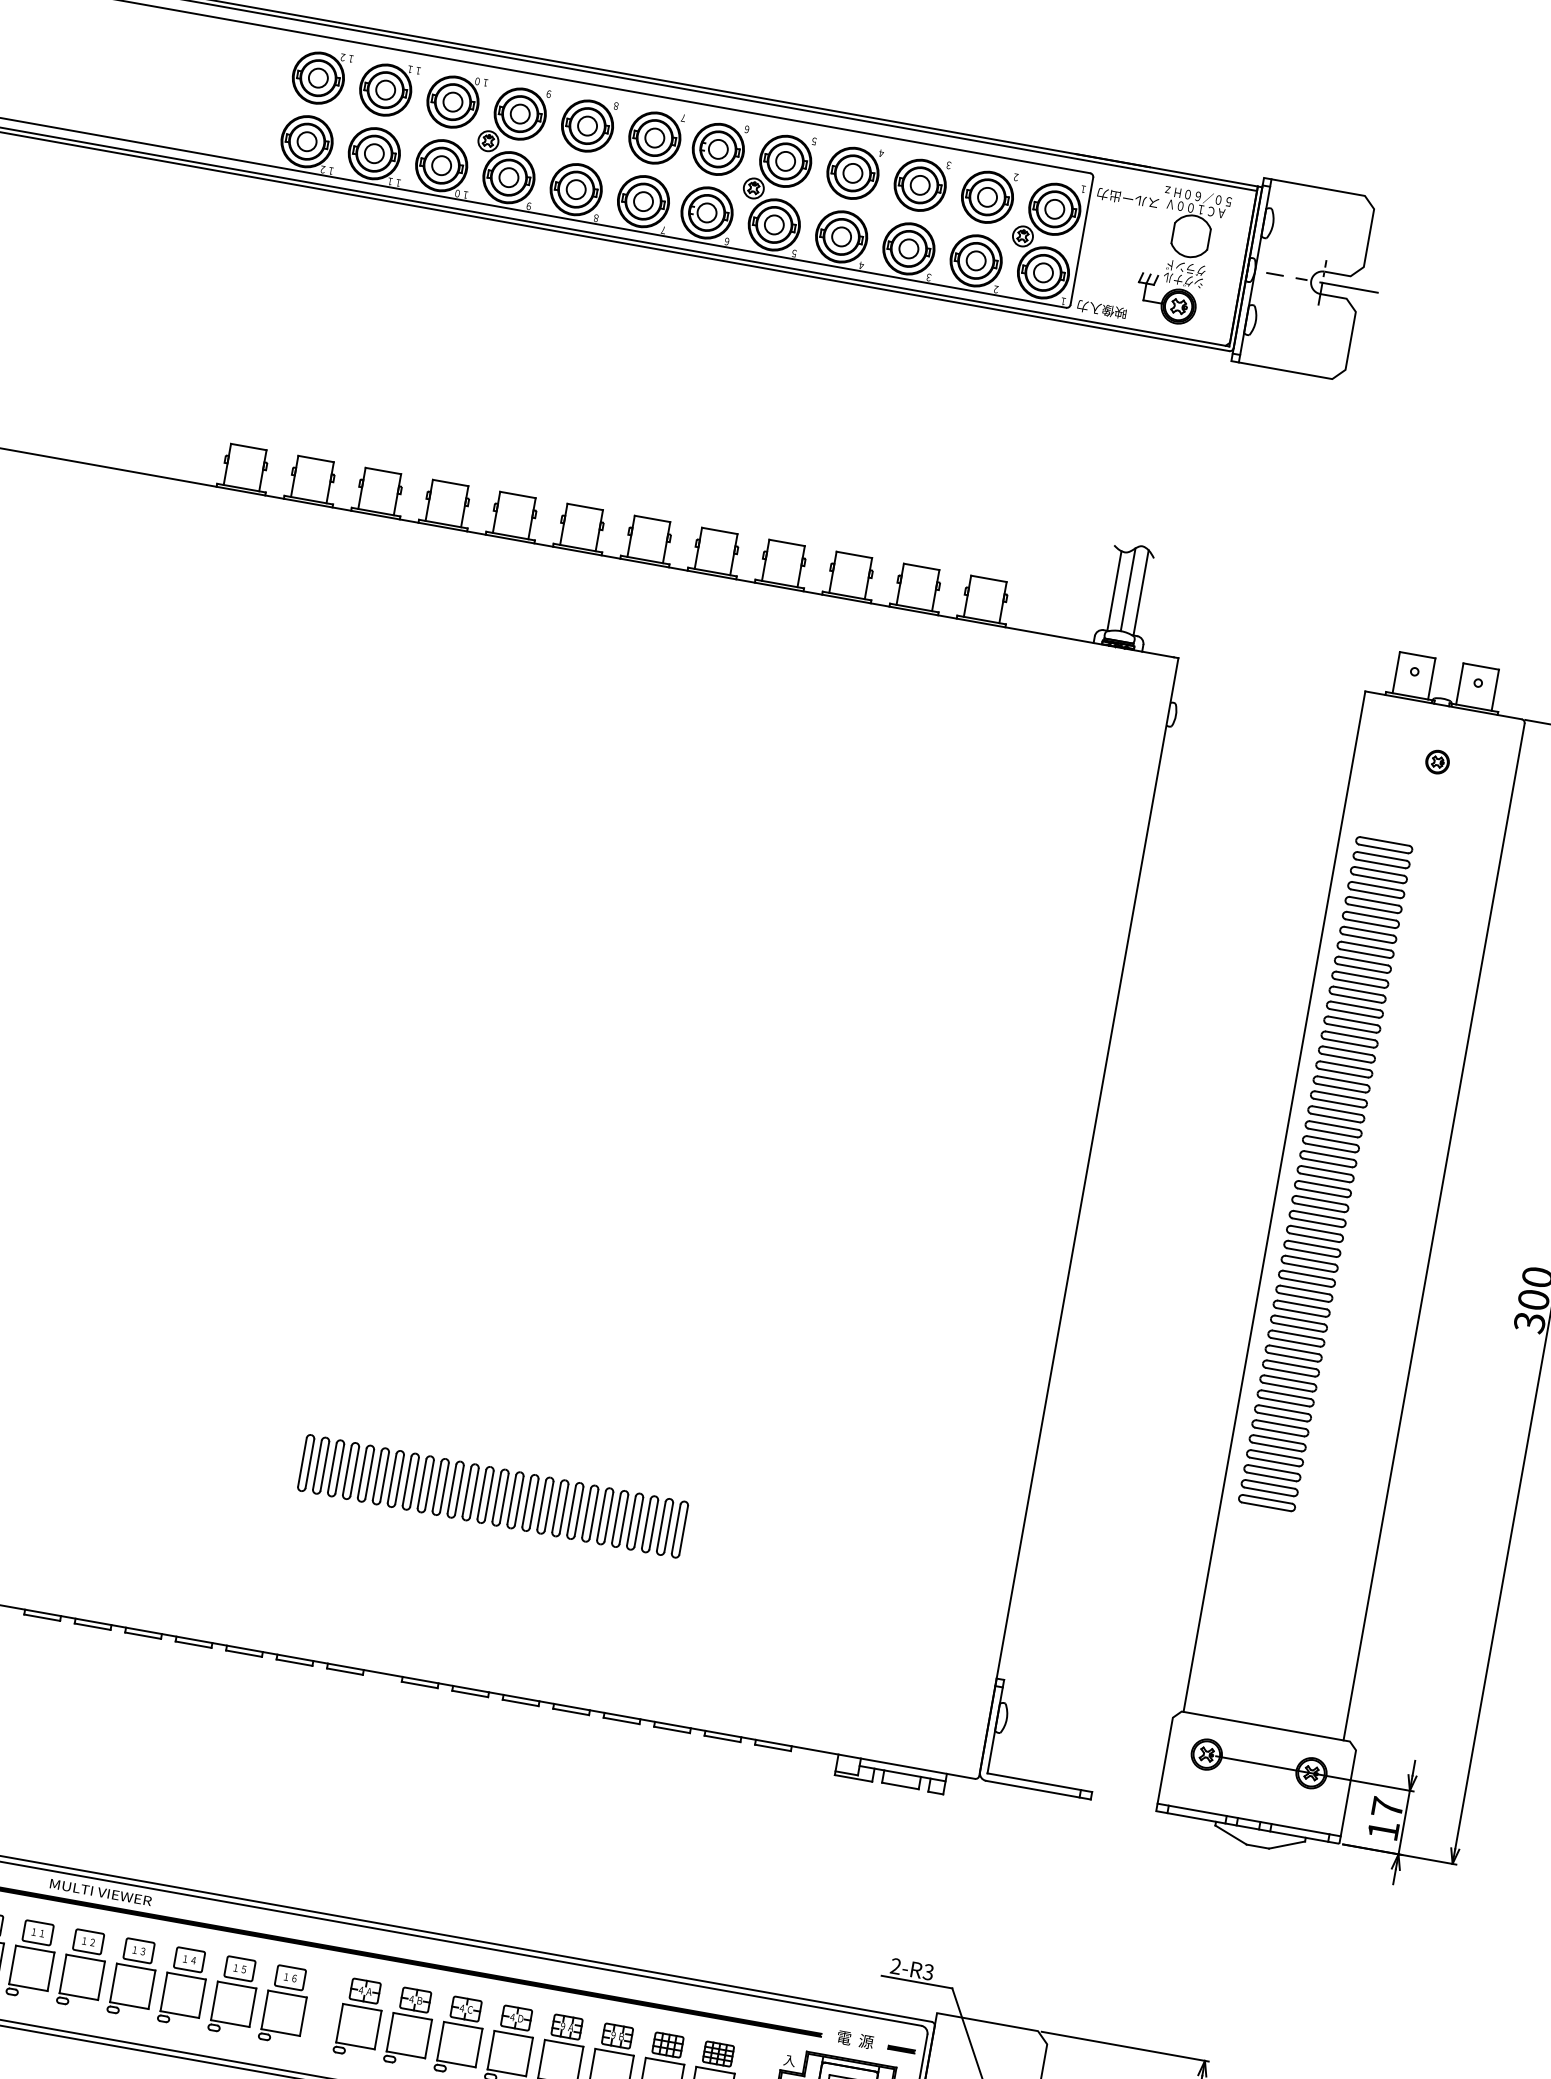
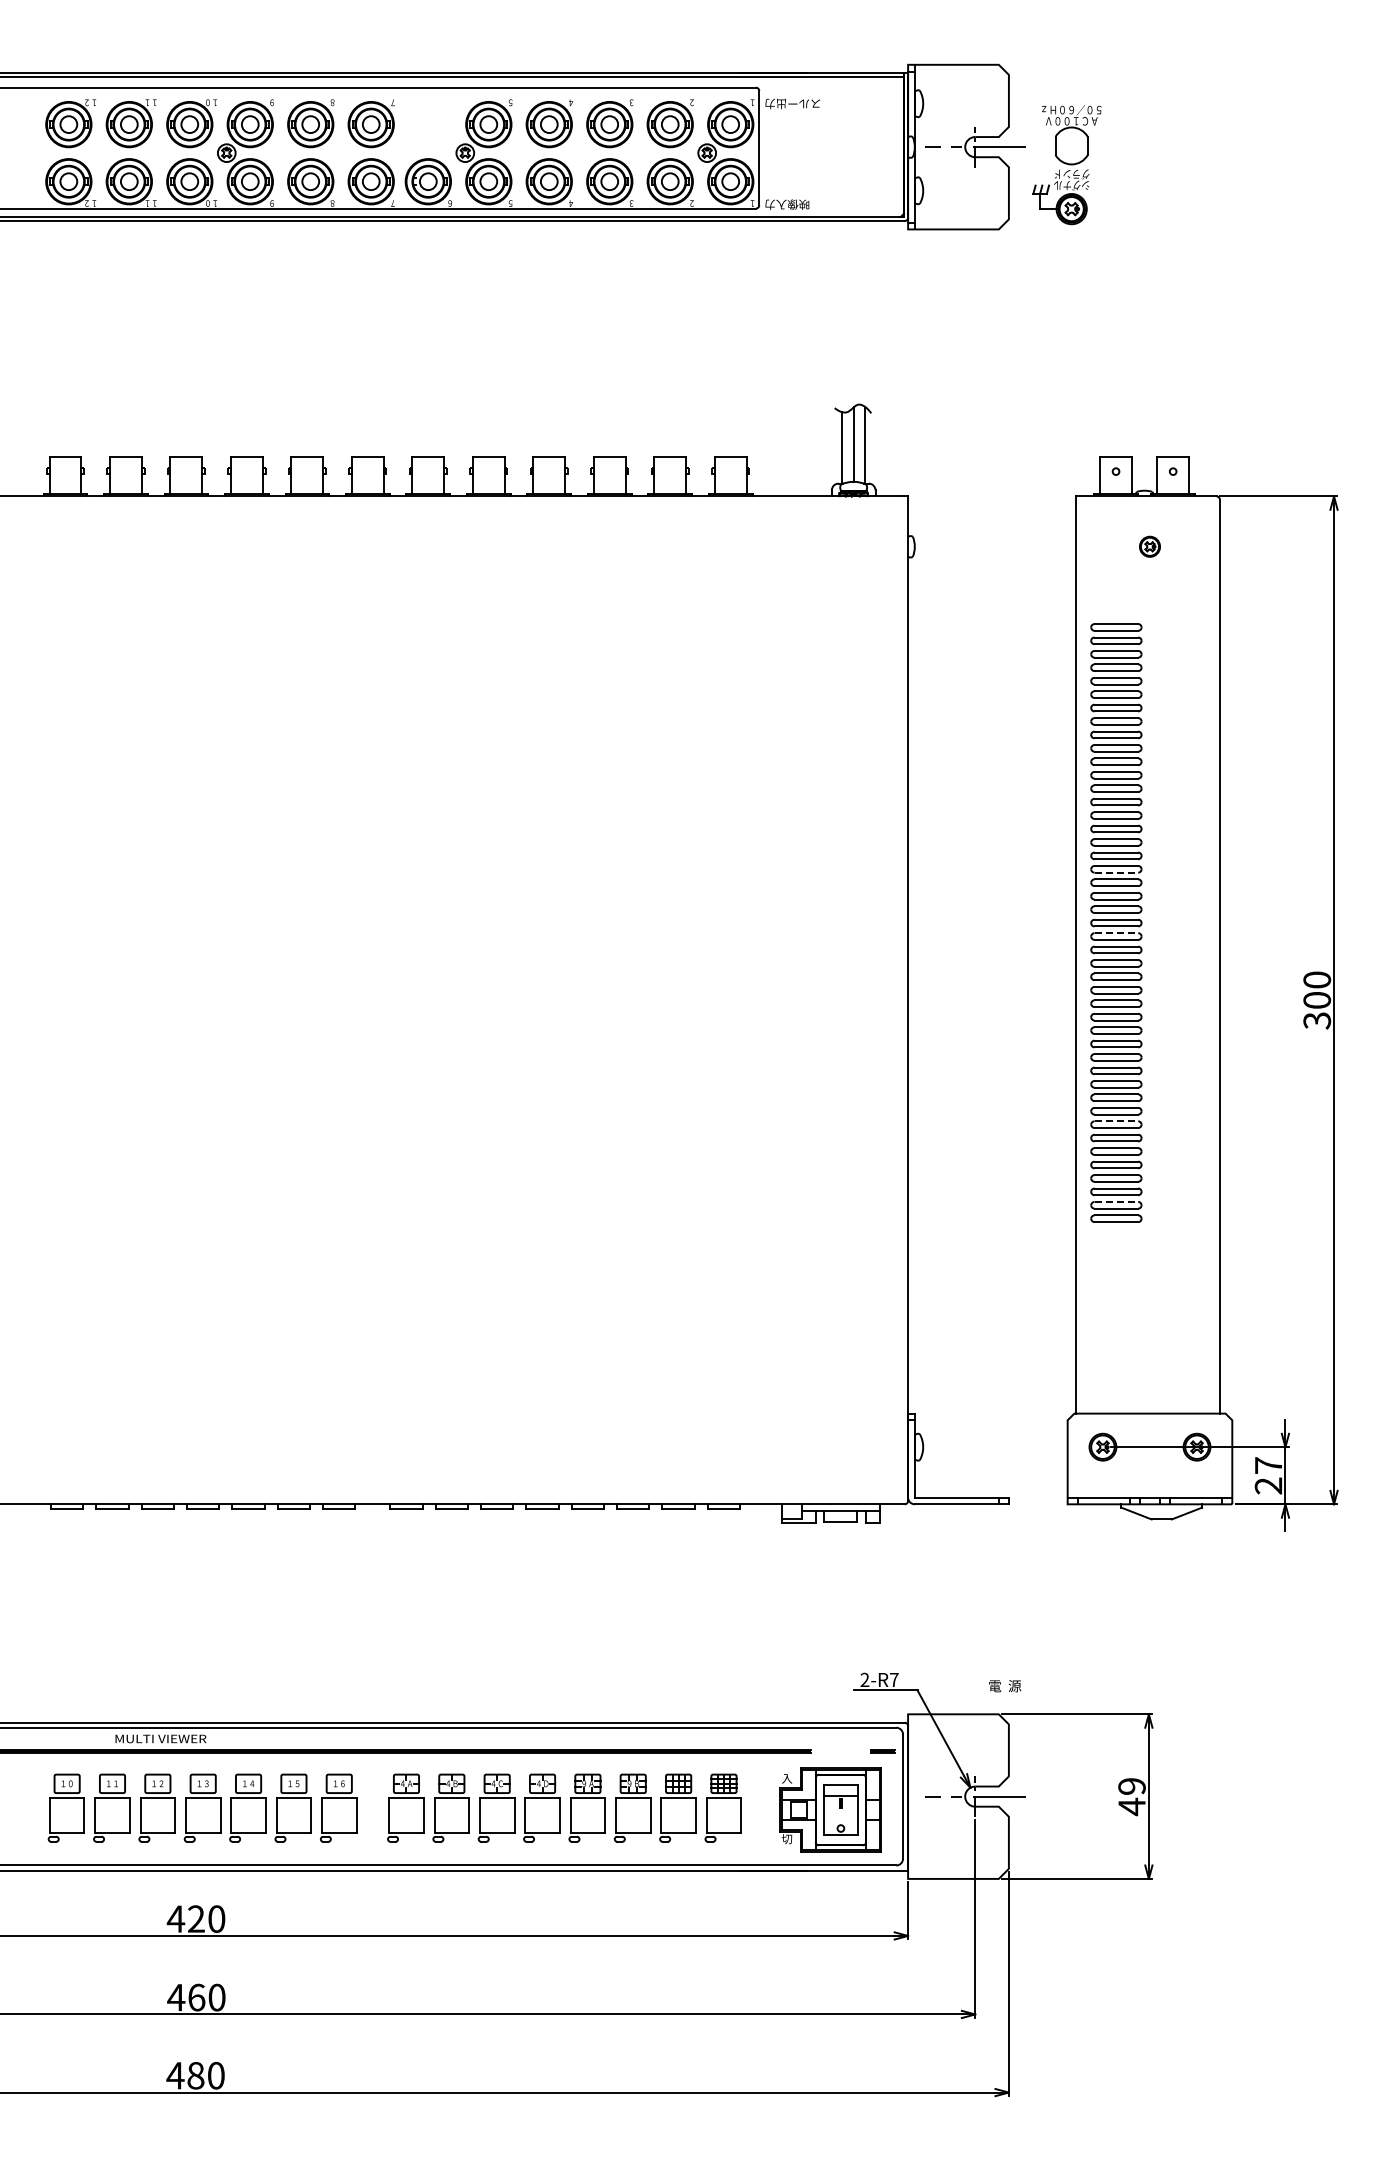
part: (717, 148) -> (427, 123), removed
part: (1181, 257) -> (1066, 165), moved
line: (1335, 1117) -> (1116, 872), solid -> dashed
line: (1323, 1185) -> (1116, 933), solid -> dashed
line: (1286, 1394) -> (1116, 1121), solid -> dashed
line: (1270, 1483) -> (1116, 1201), solid -> dashed
part: (492, 1495) -> (440, 1332), removed
text: (1383, 1830) -> (1268, 1485), 17 -> 27
text: (927, 1971) -> (893, 1679), 2-R3 -> 2-R7
text: (854, 2040) -> (1004, 1686), moved

